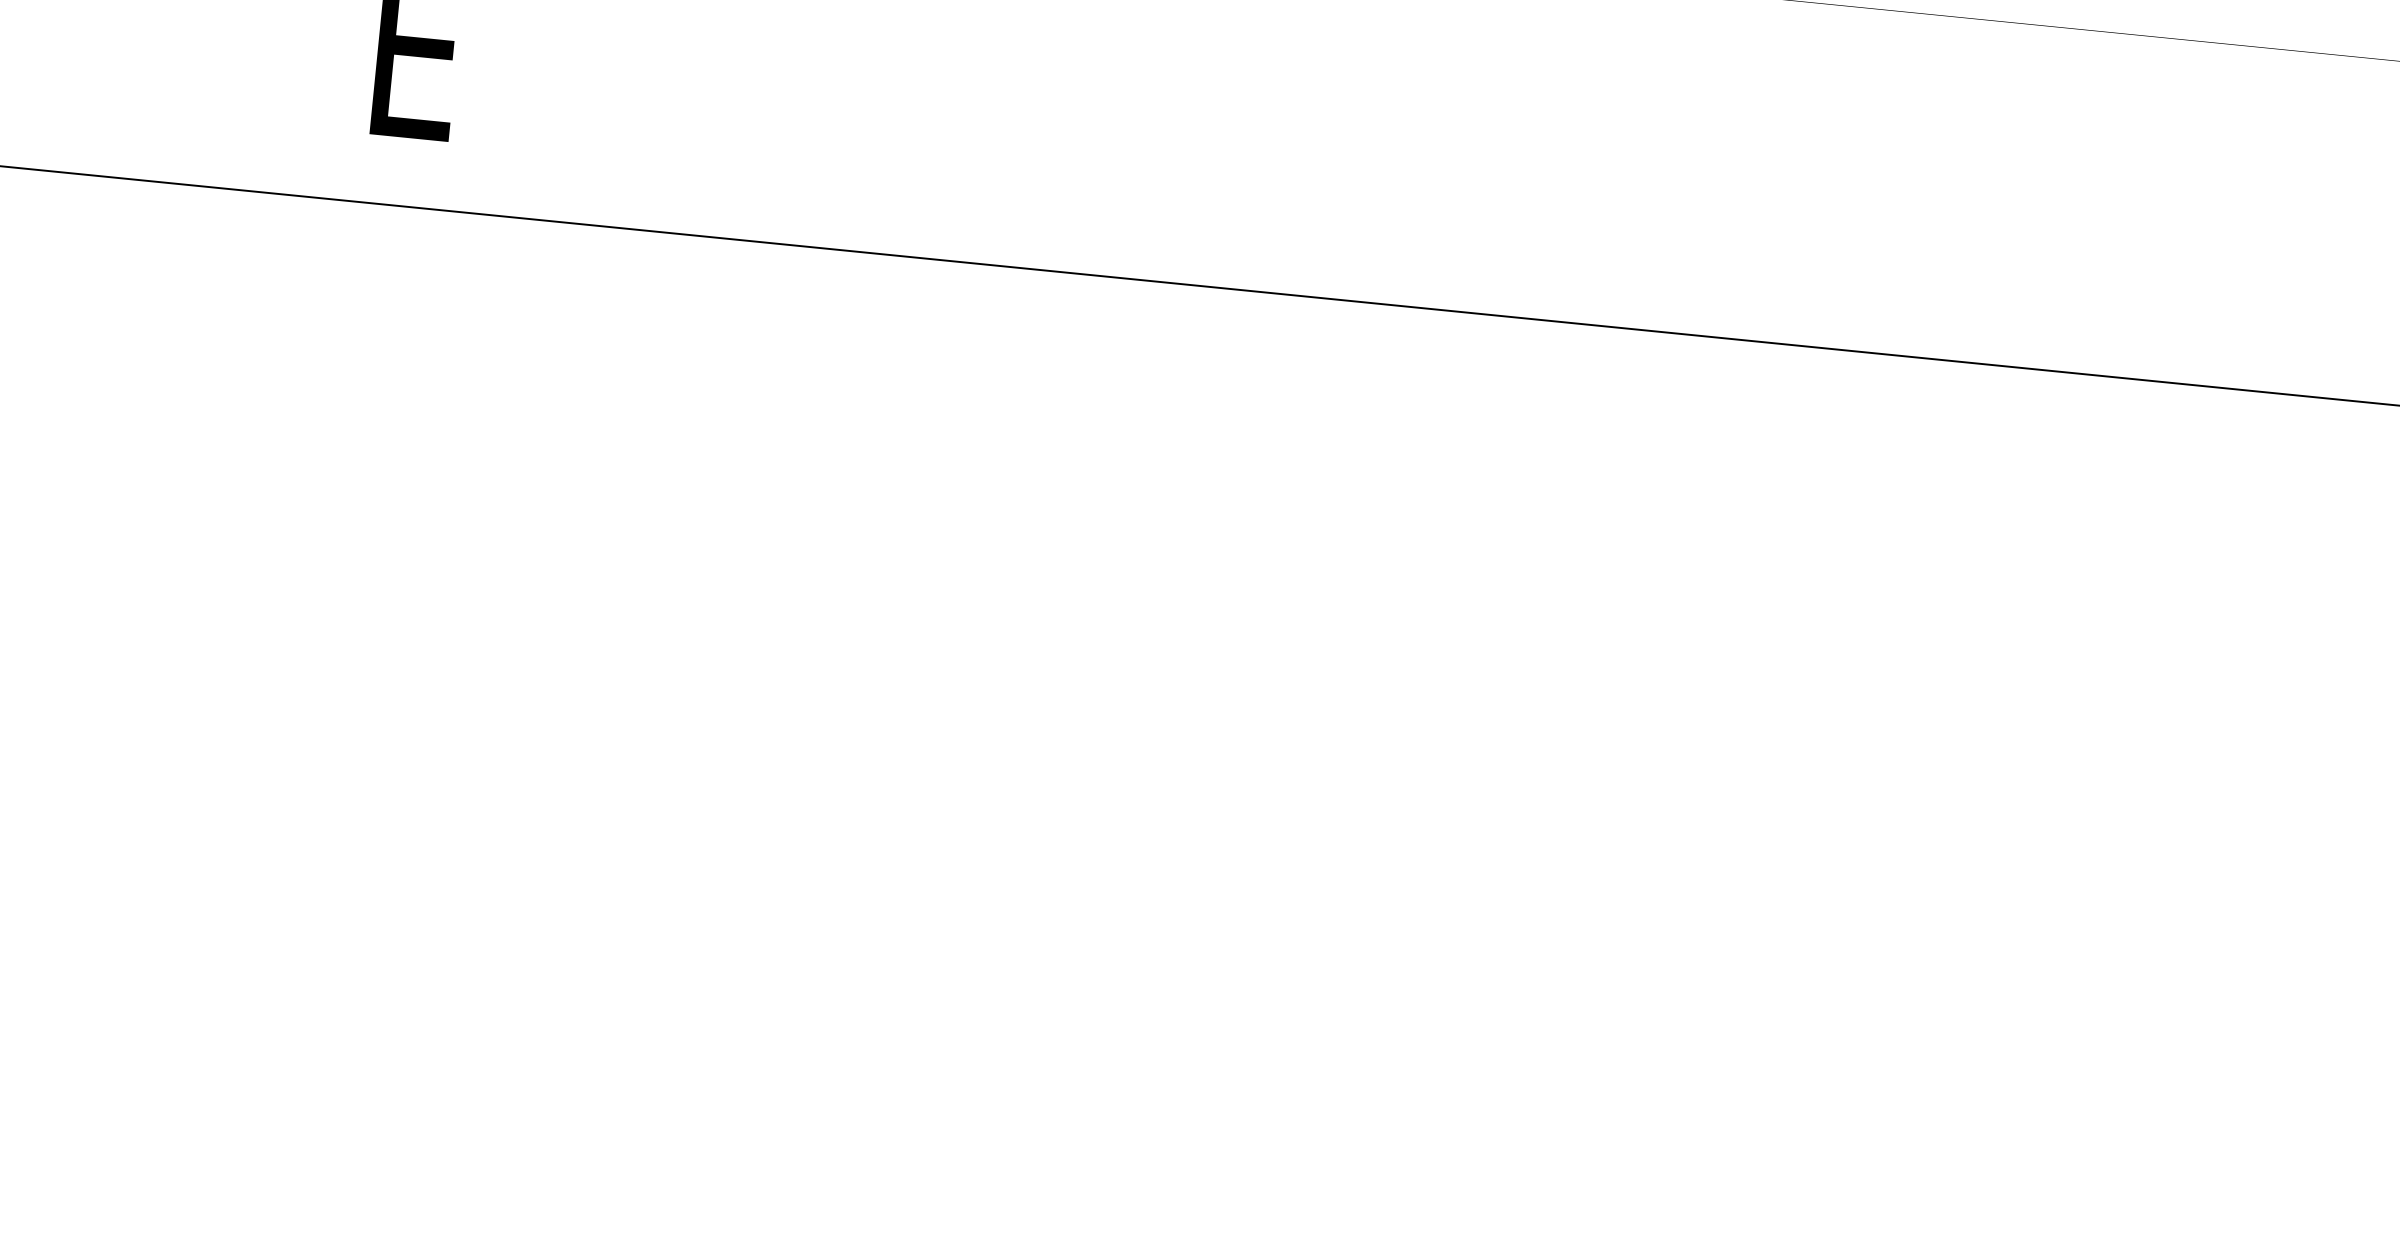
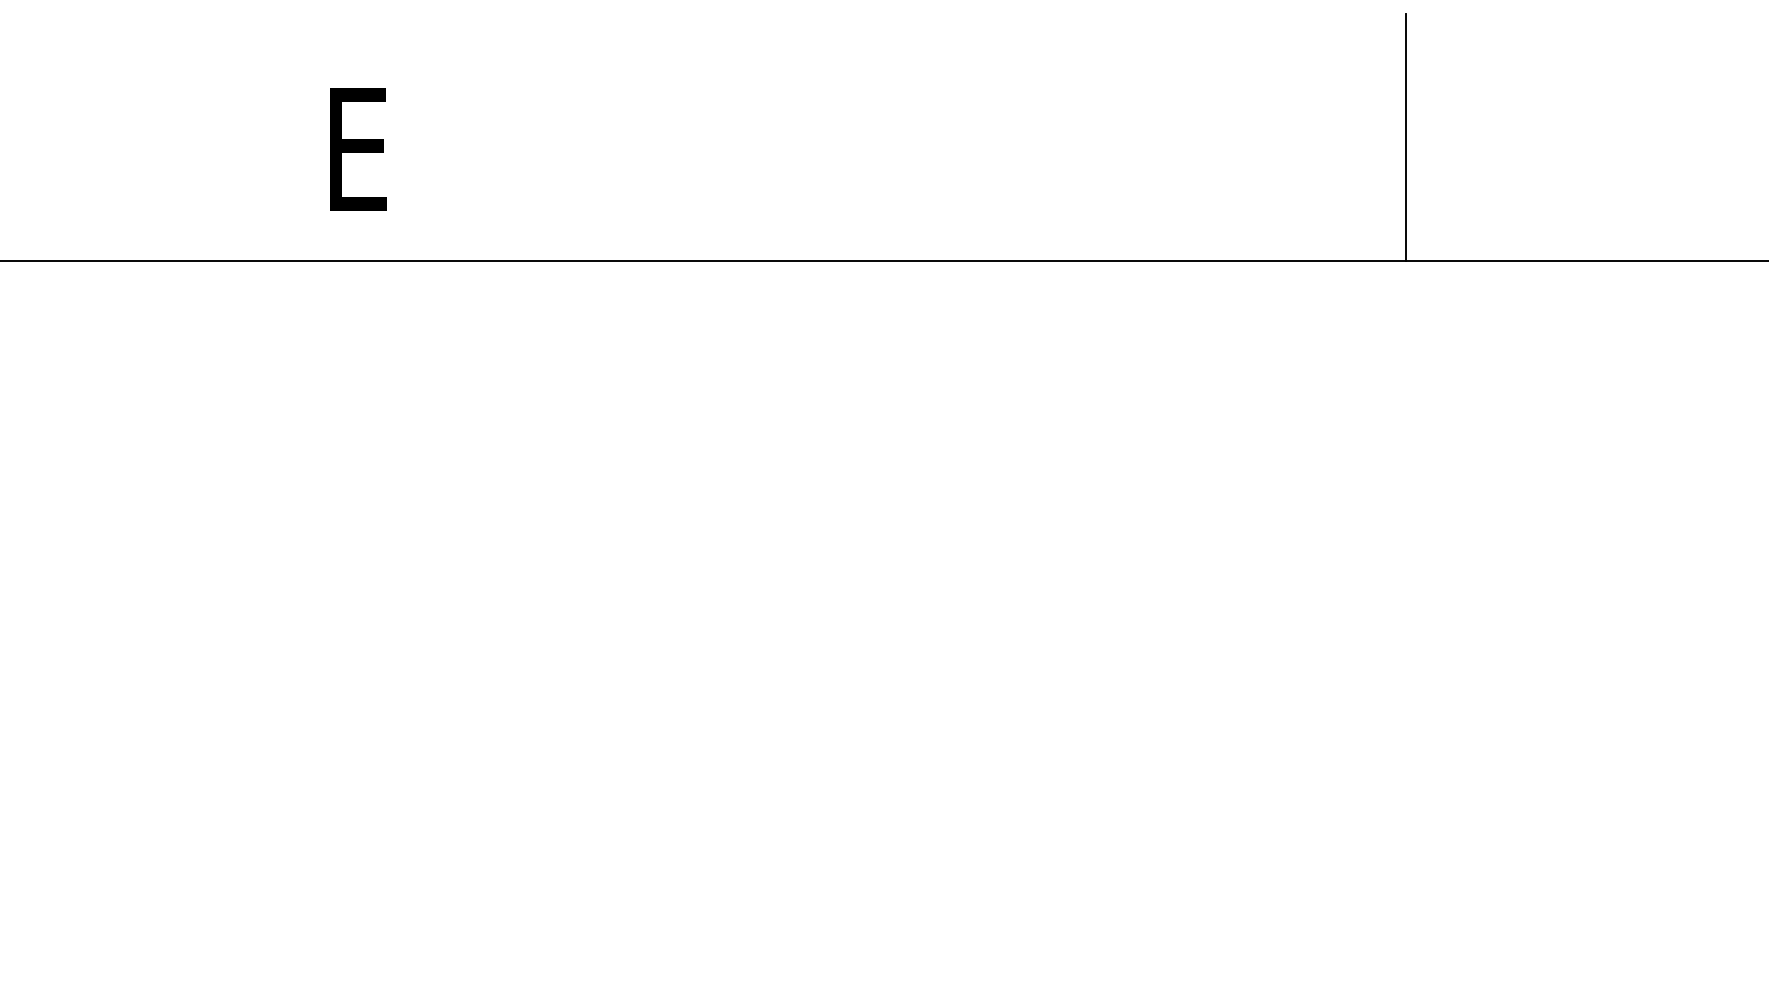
line: (1866, 179) -> (1406, 136), added

